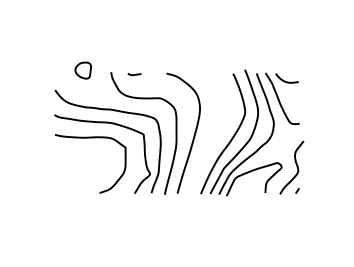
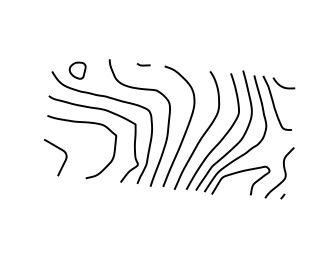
part: (82, 70) -> (76, 70), moved
line: (134, 74) -> (143, 65), moved
curve: (211, 137) -> (202, 134), added
curve: (70, 167) -> (59, 149), added

